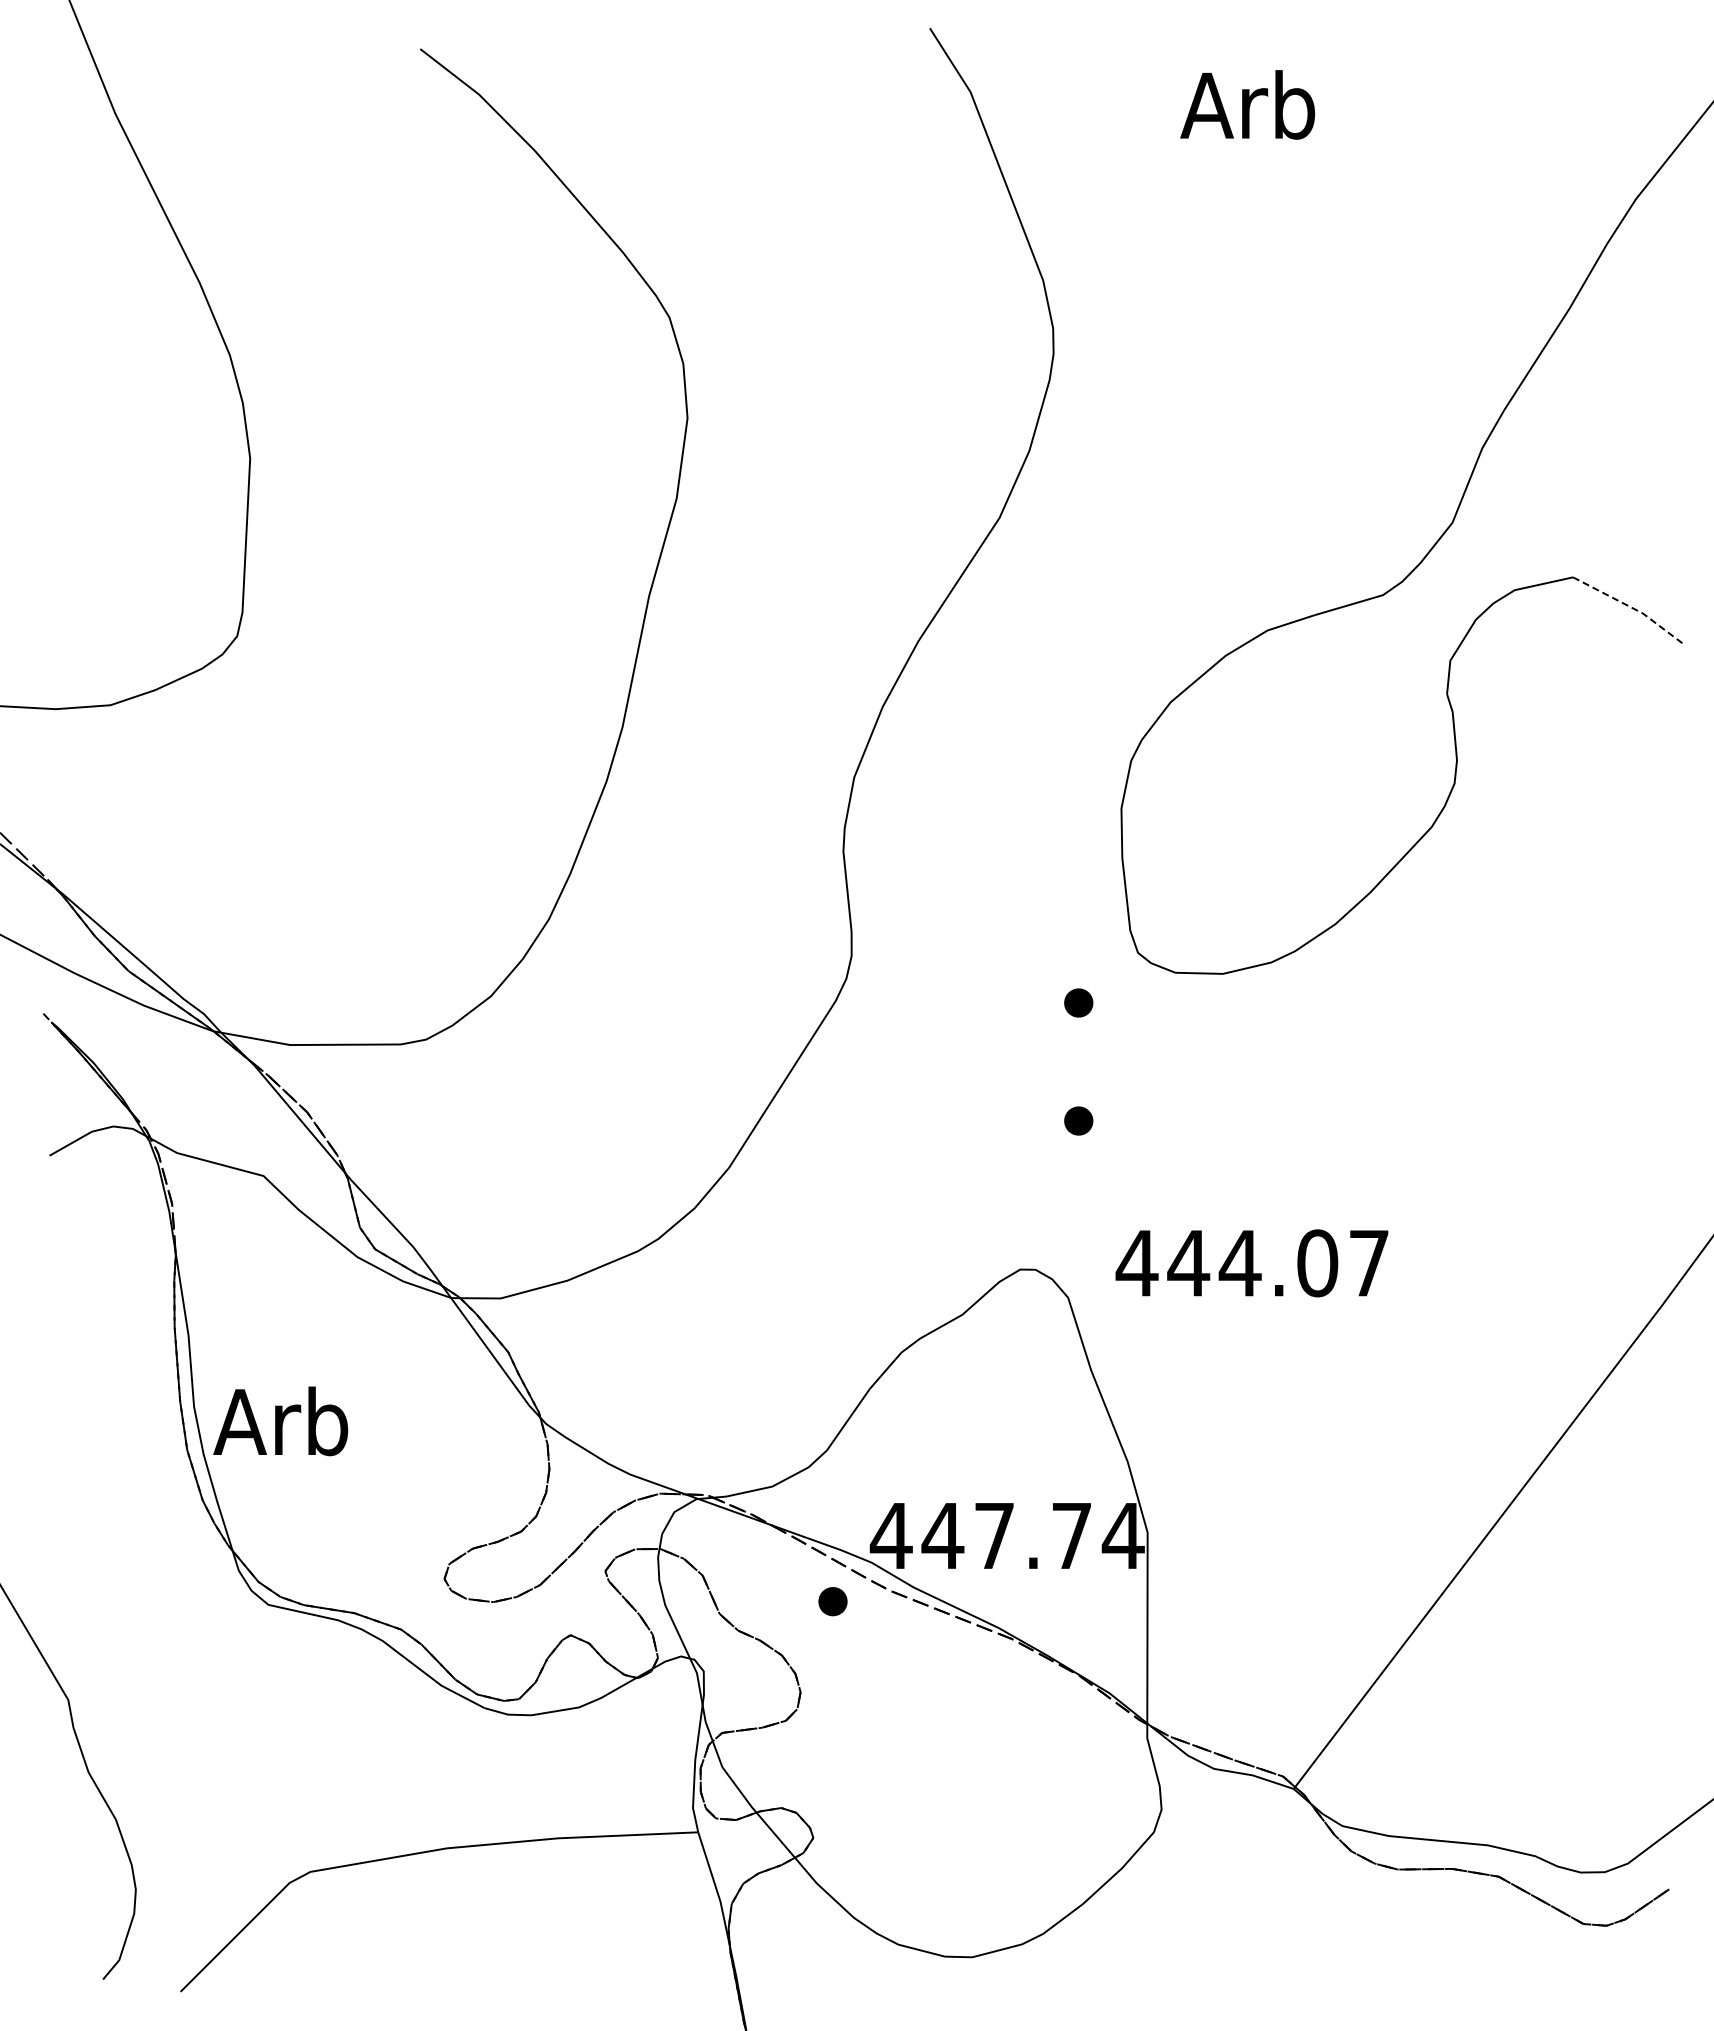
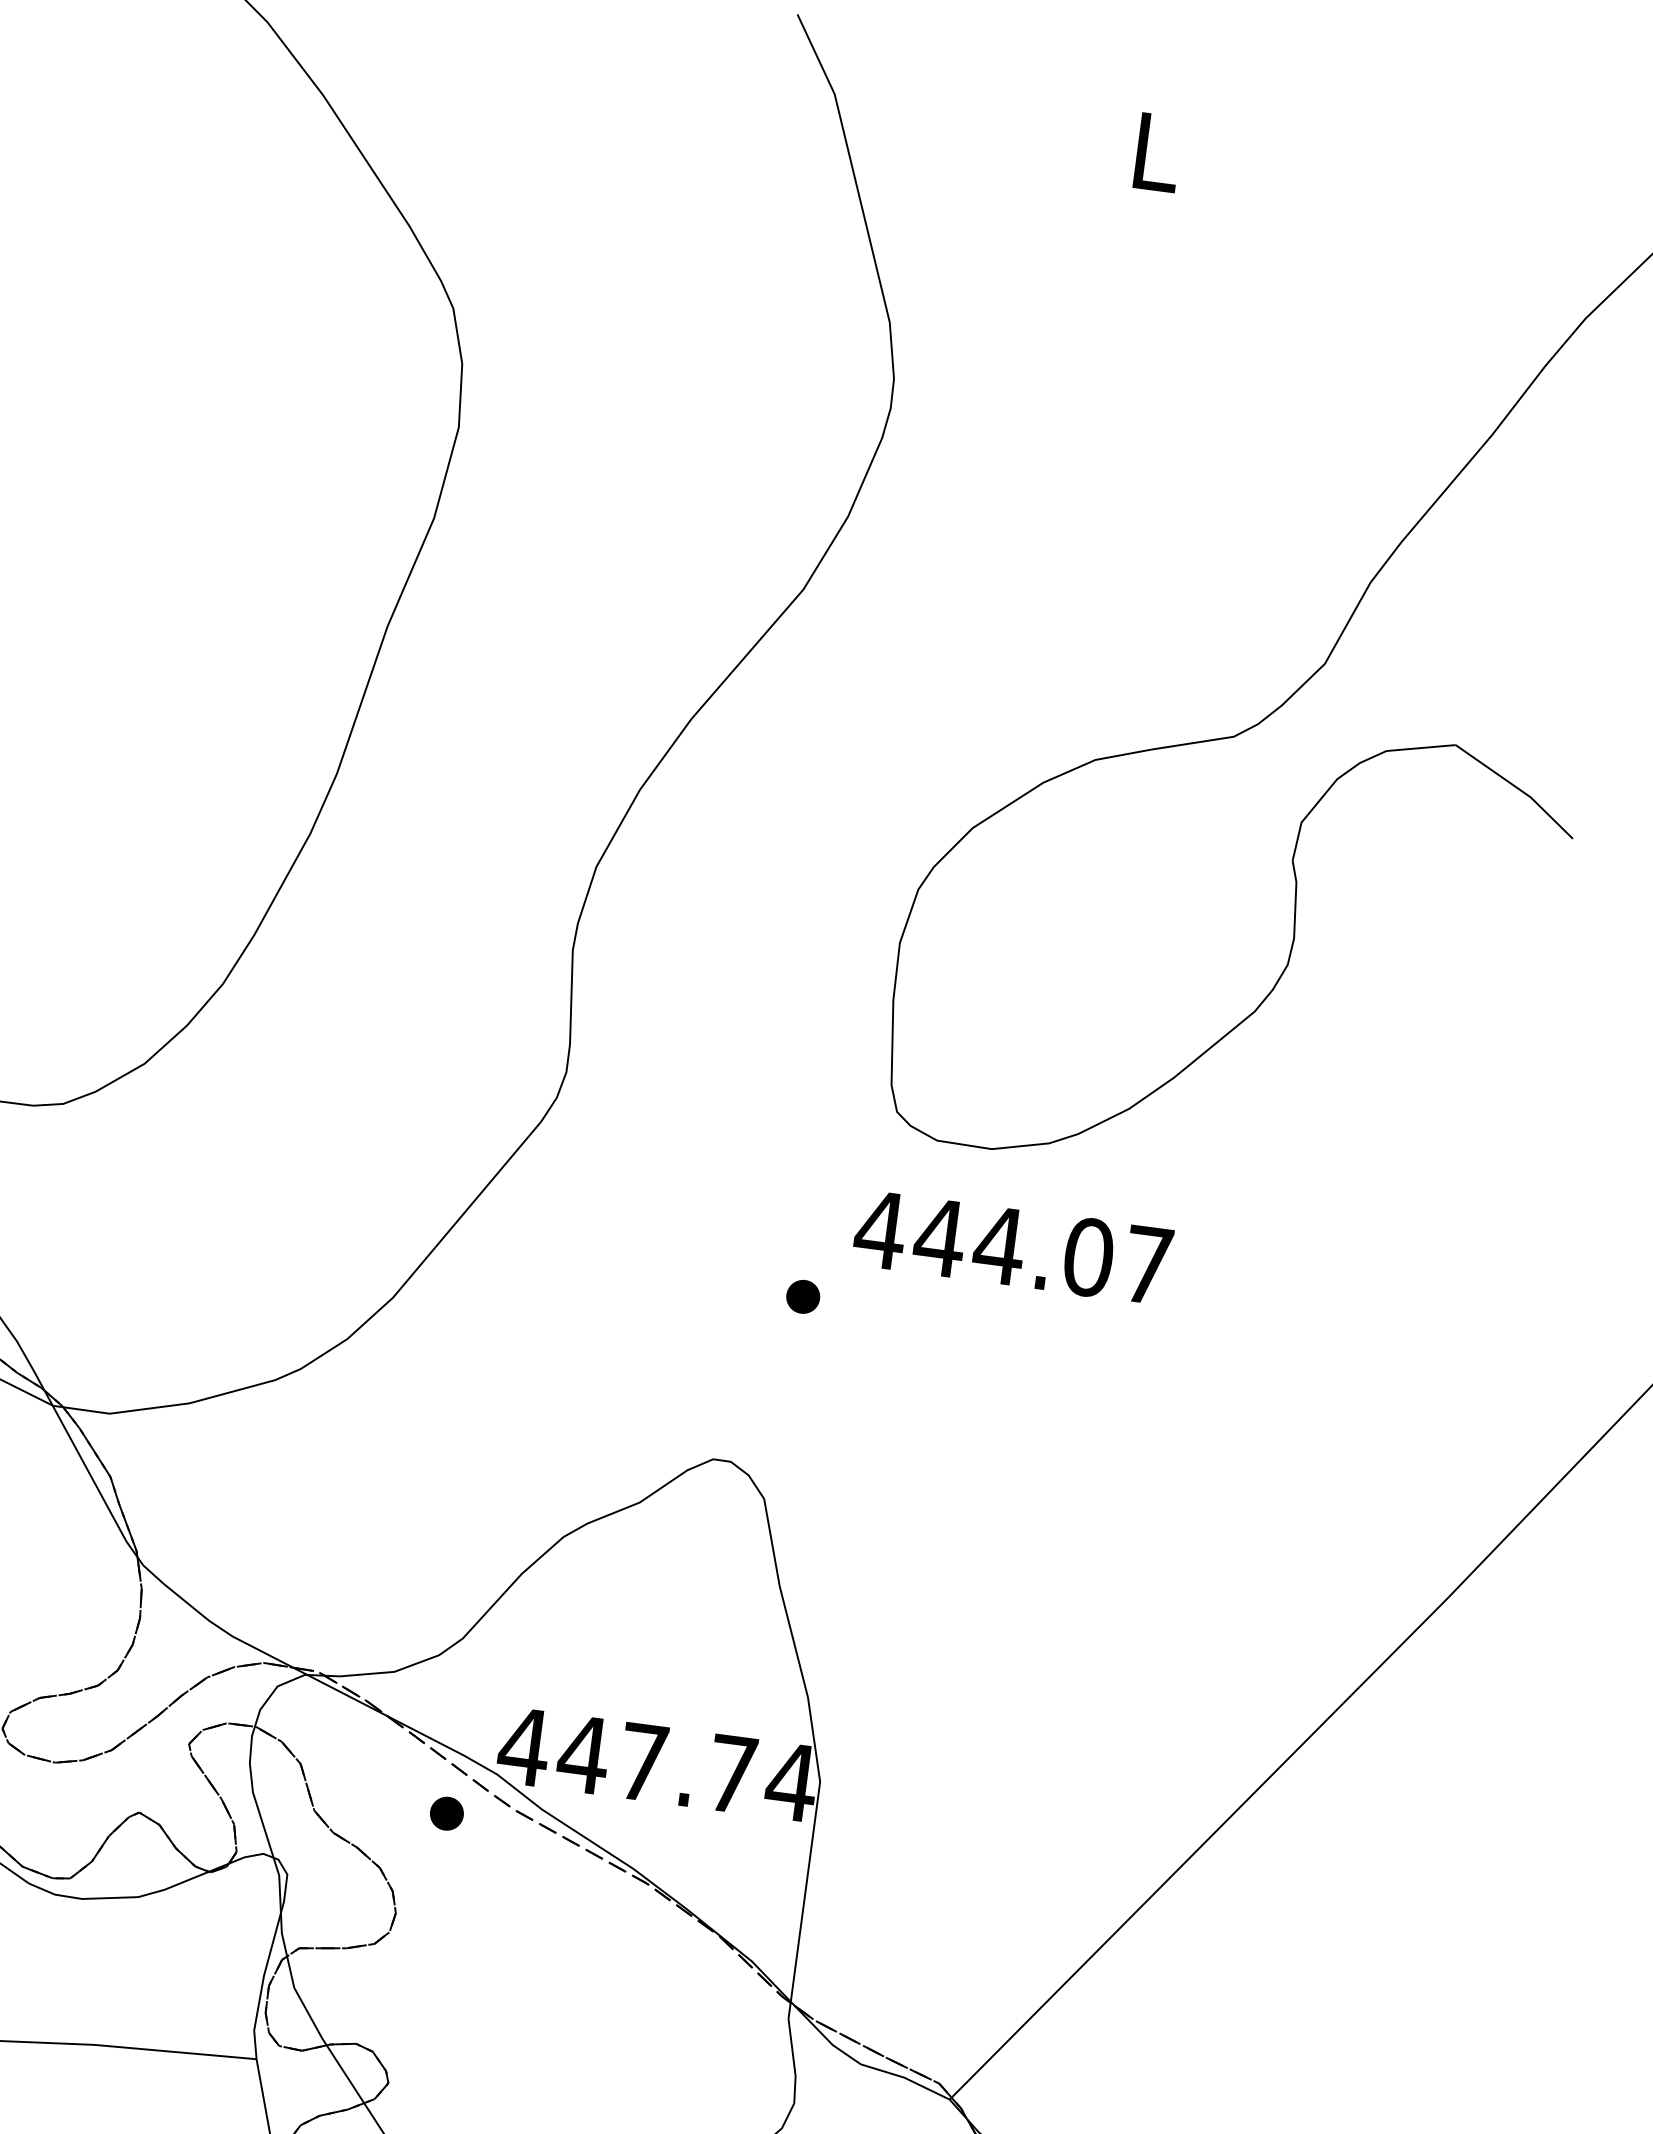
text: (1247, 104) -> (1152, 150), Arb -> L
line: (1631, 607) -> (1518, 788), dashed -> solid
part: (1078, 1002) -> (820, 1160), removed
text: (1251, 1263) -> (1012, 1247), moved

